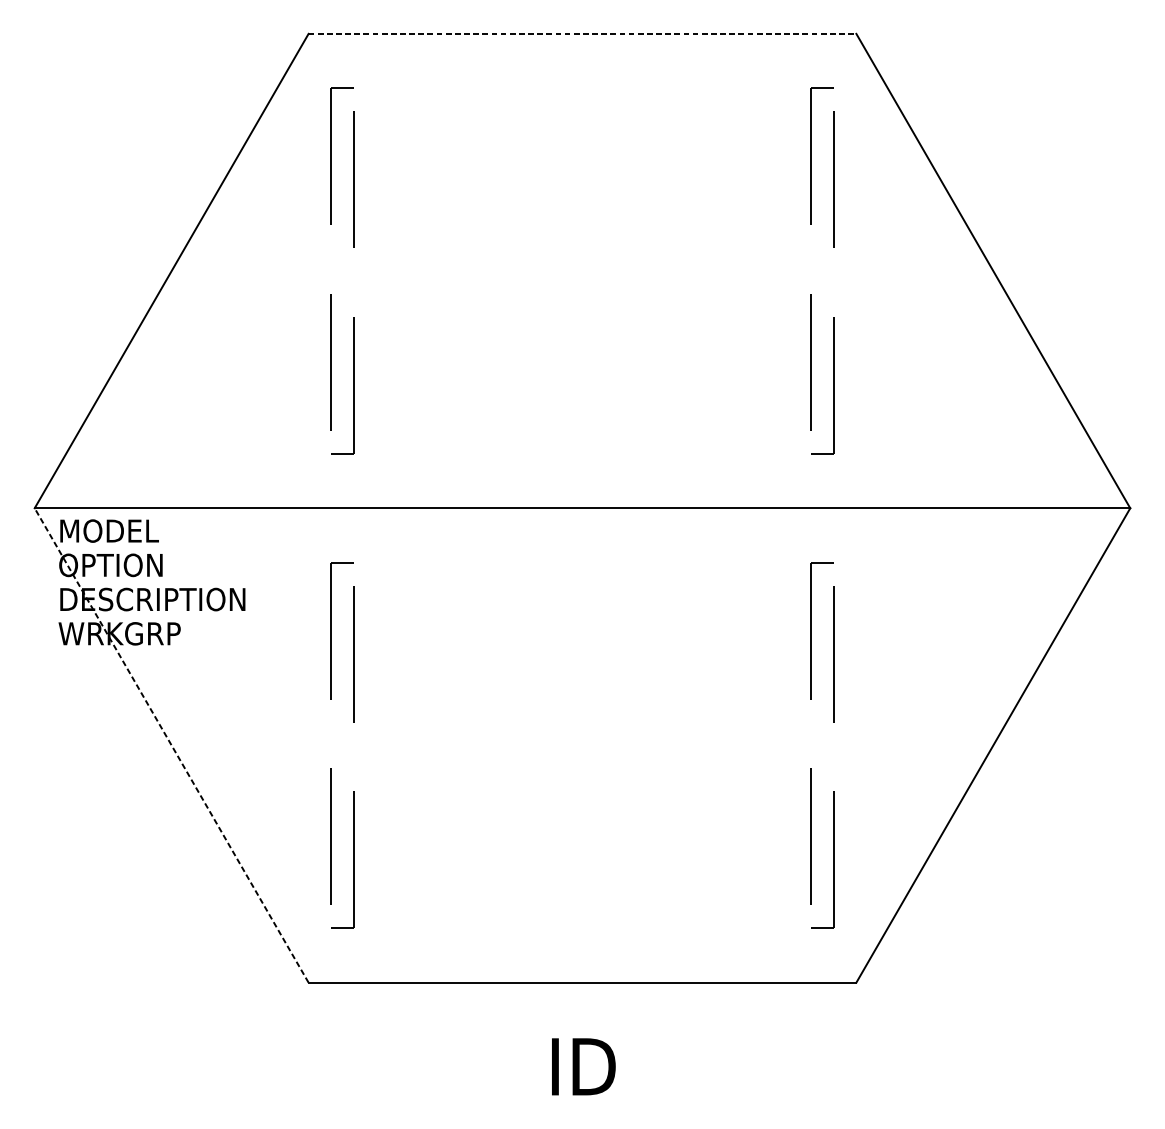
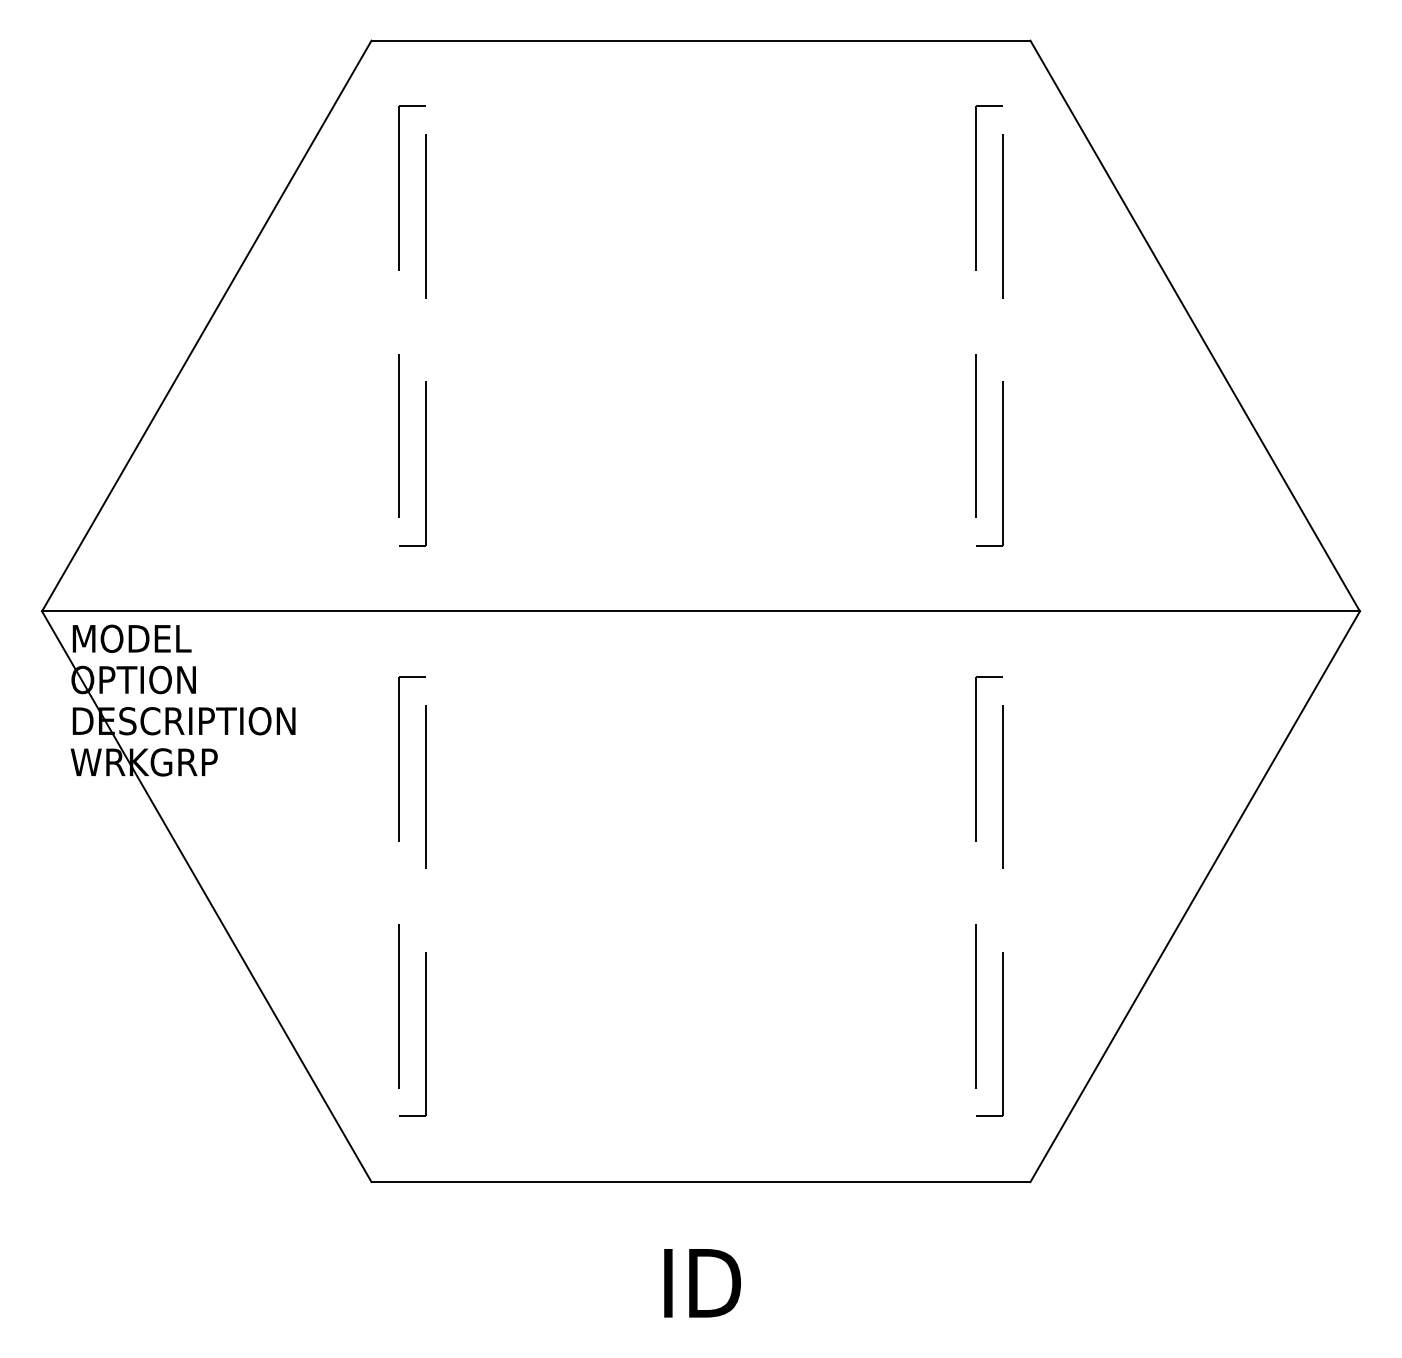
line: (582, 33) -> (701, 40), dashed -> solid
line: (171, 745) -> (206, 896), dashed -> solid

